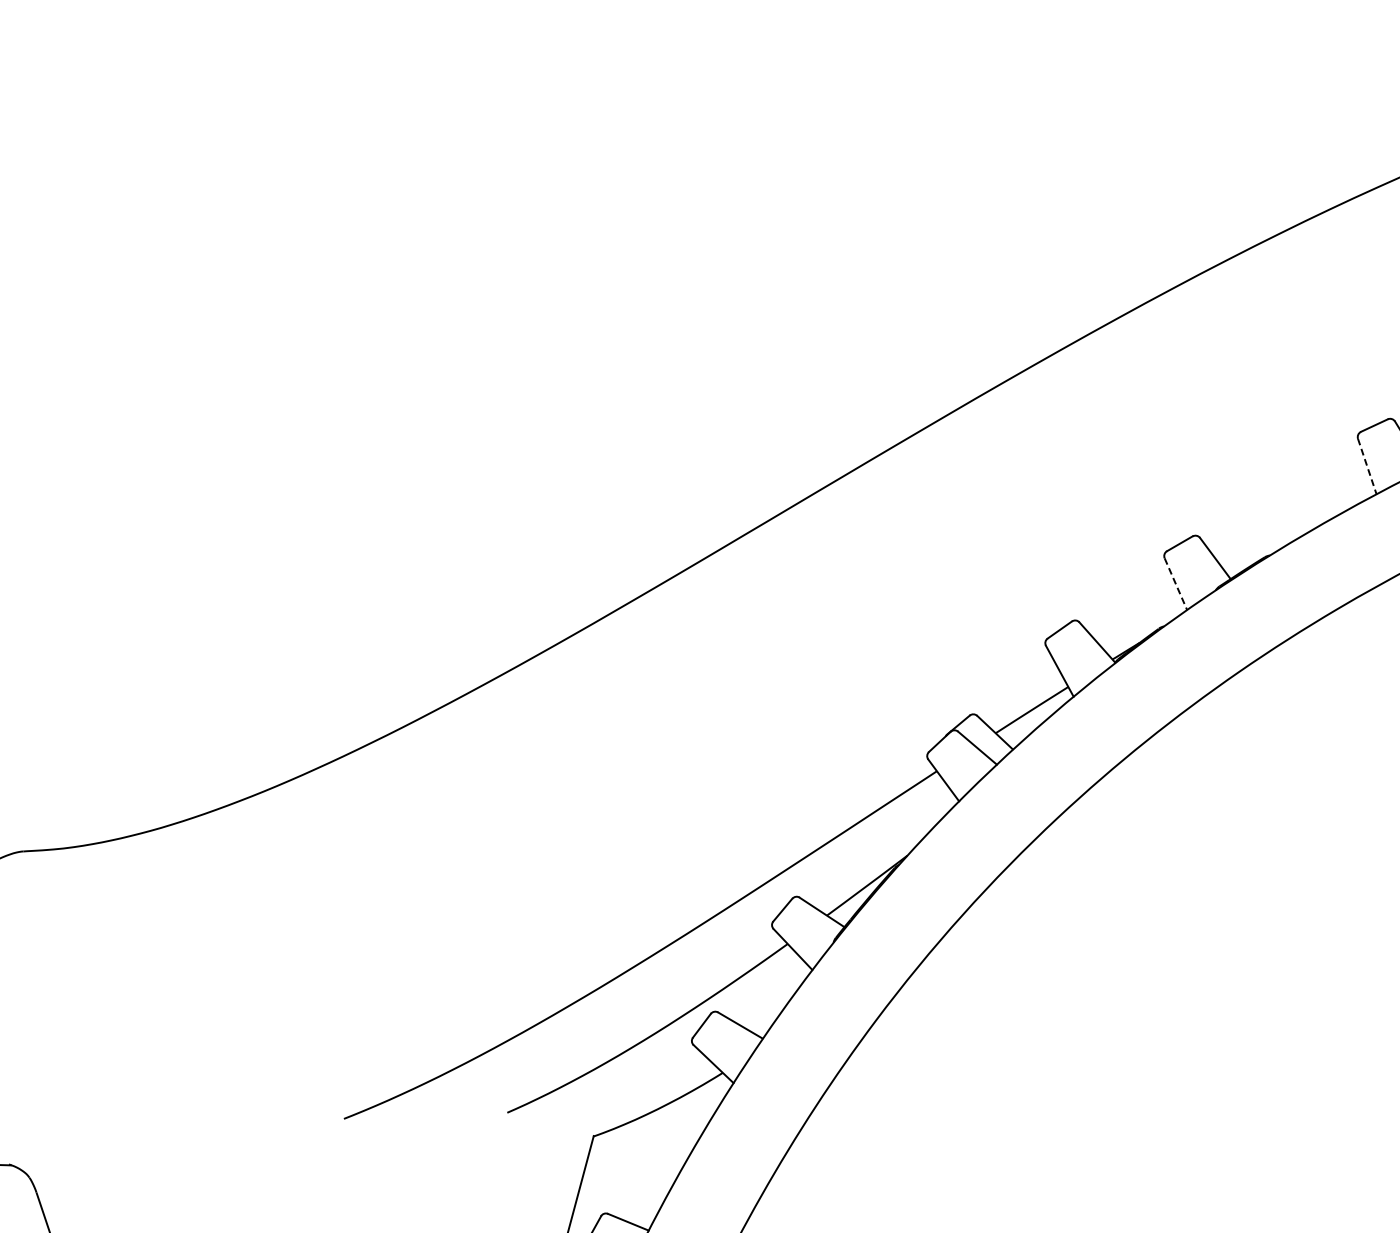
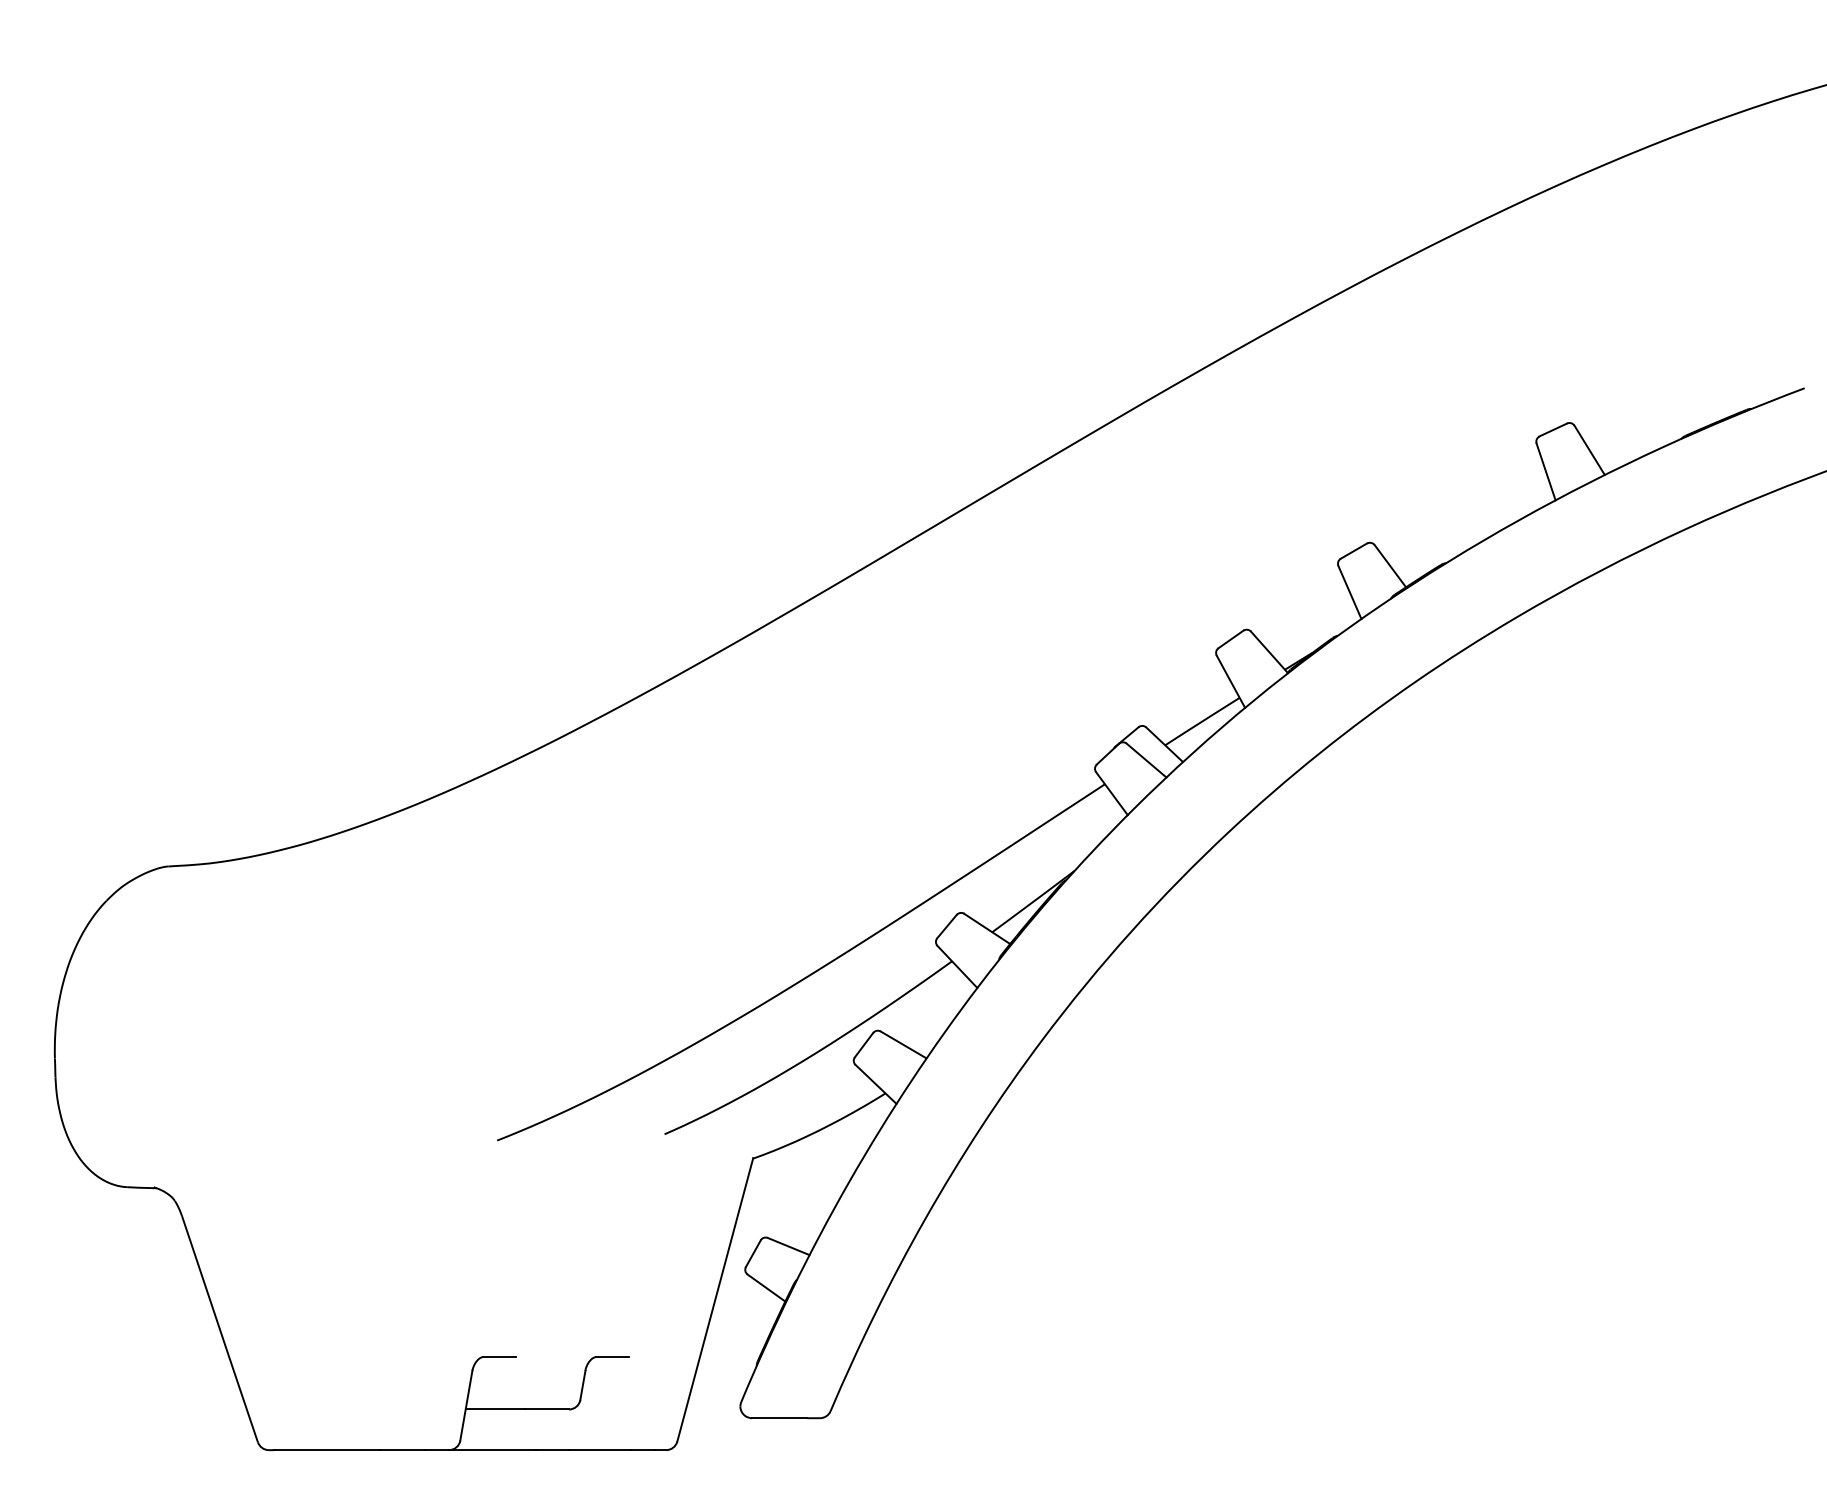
line: (1367, 467) -> (1546, 472), dashed -> solid
line: (1175, 584) -> (1349, 592), dashed -> solid

